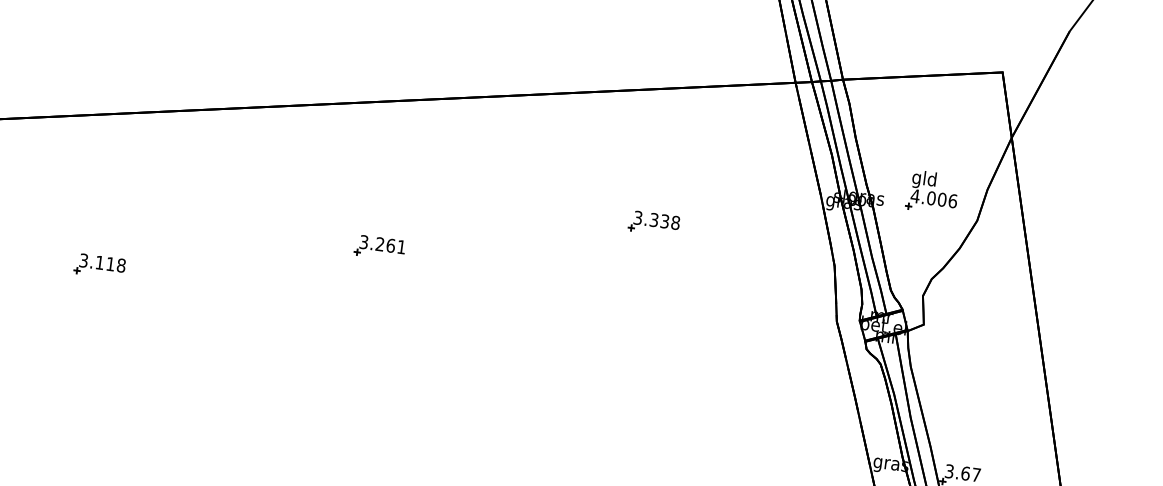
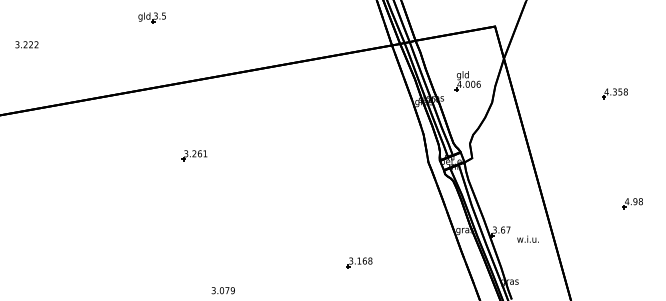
part: (931, 192) -> (467, 81), moved
part: (654, 223) -> (330, 125), removed
part: (99, 266) -> (55, 183), removed

